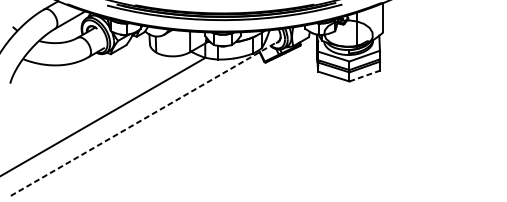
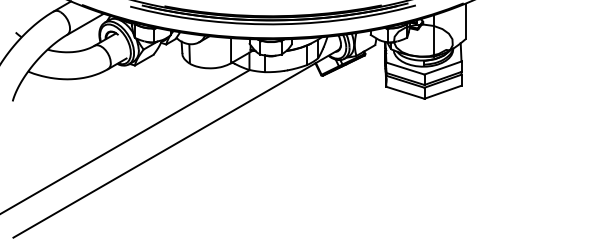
line: (365, 76) -> (443, 92), dashed -> solid
line: (145, 118) -> (176, 143), dashed -> solid

